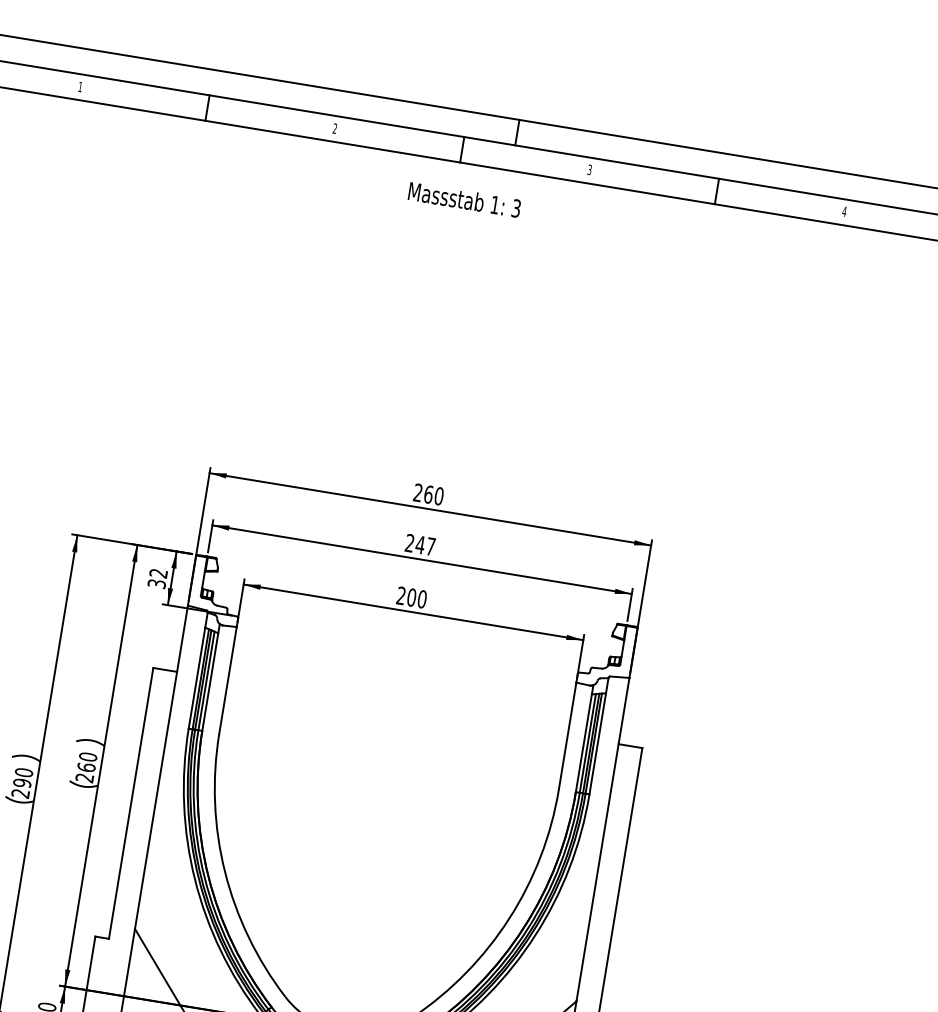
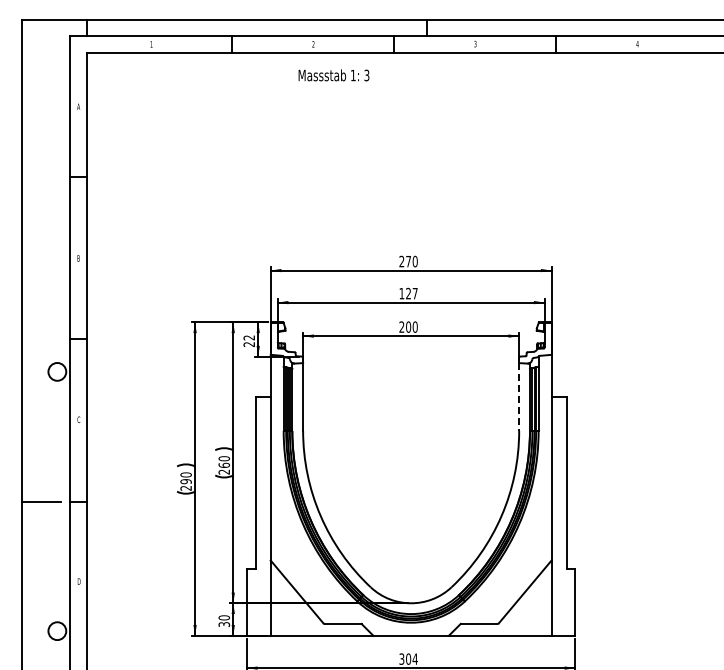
text: (463, 199) -> (333, 75), moved
text: (428, 494) -> (408, 261), 260 -> 270
text: (415, 543) -> (405, 293), 247 -> 127
text: (157, 583) -> (249, 344), 32 -> 22
line: (568, 736) -> (519, 397), solid -> dashed

